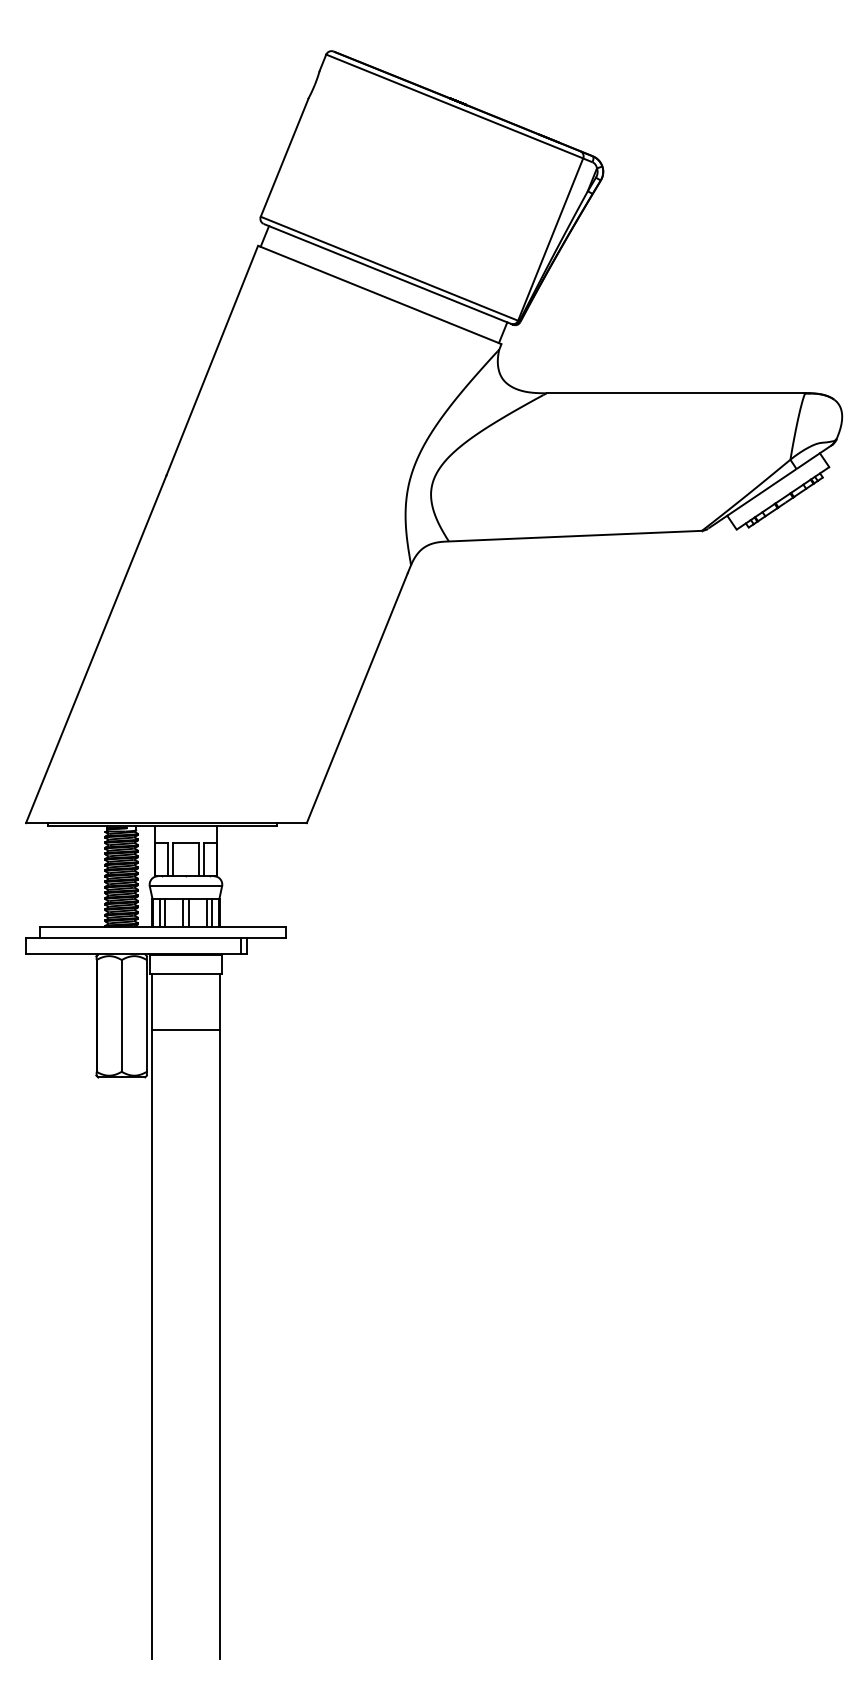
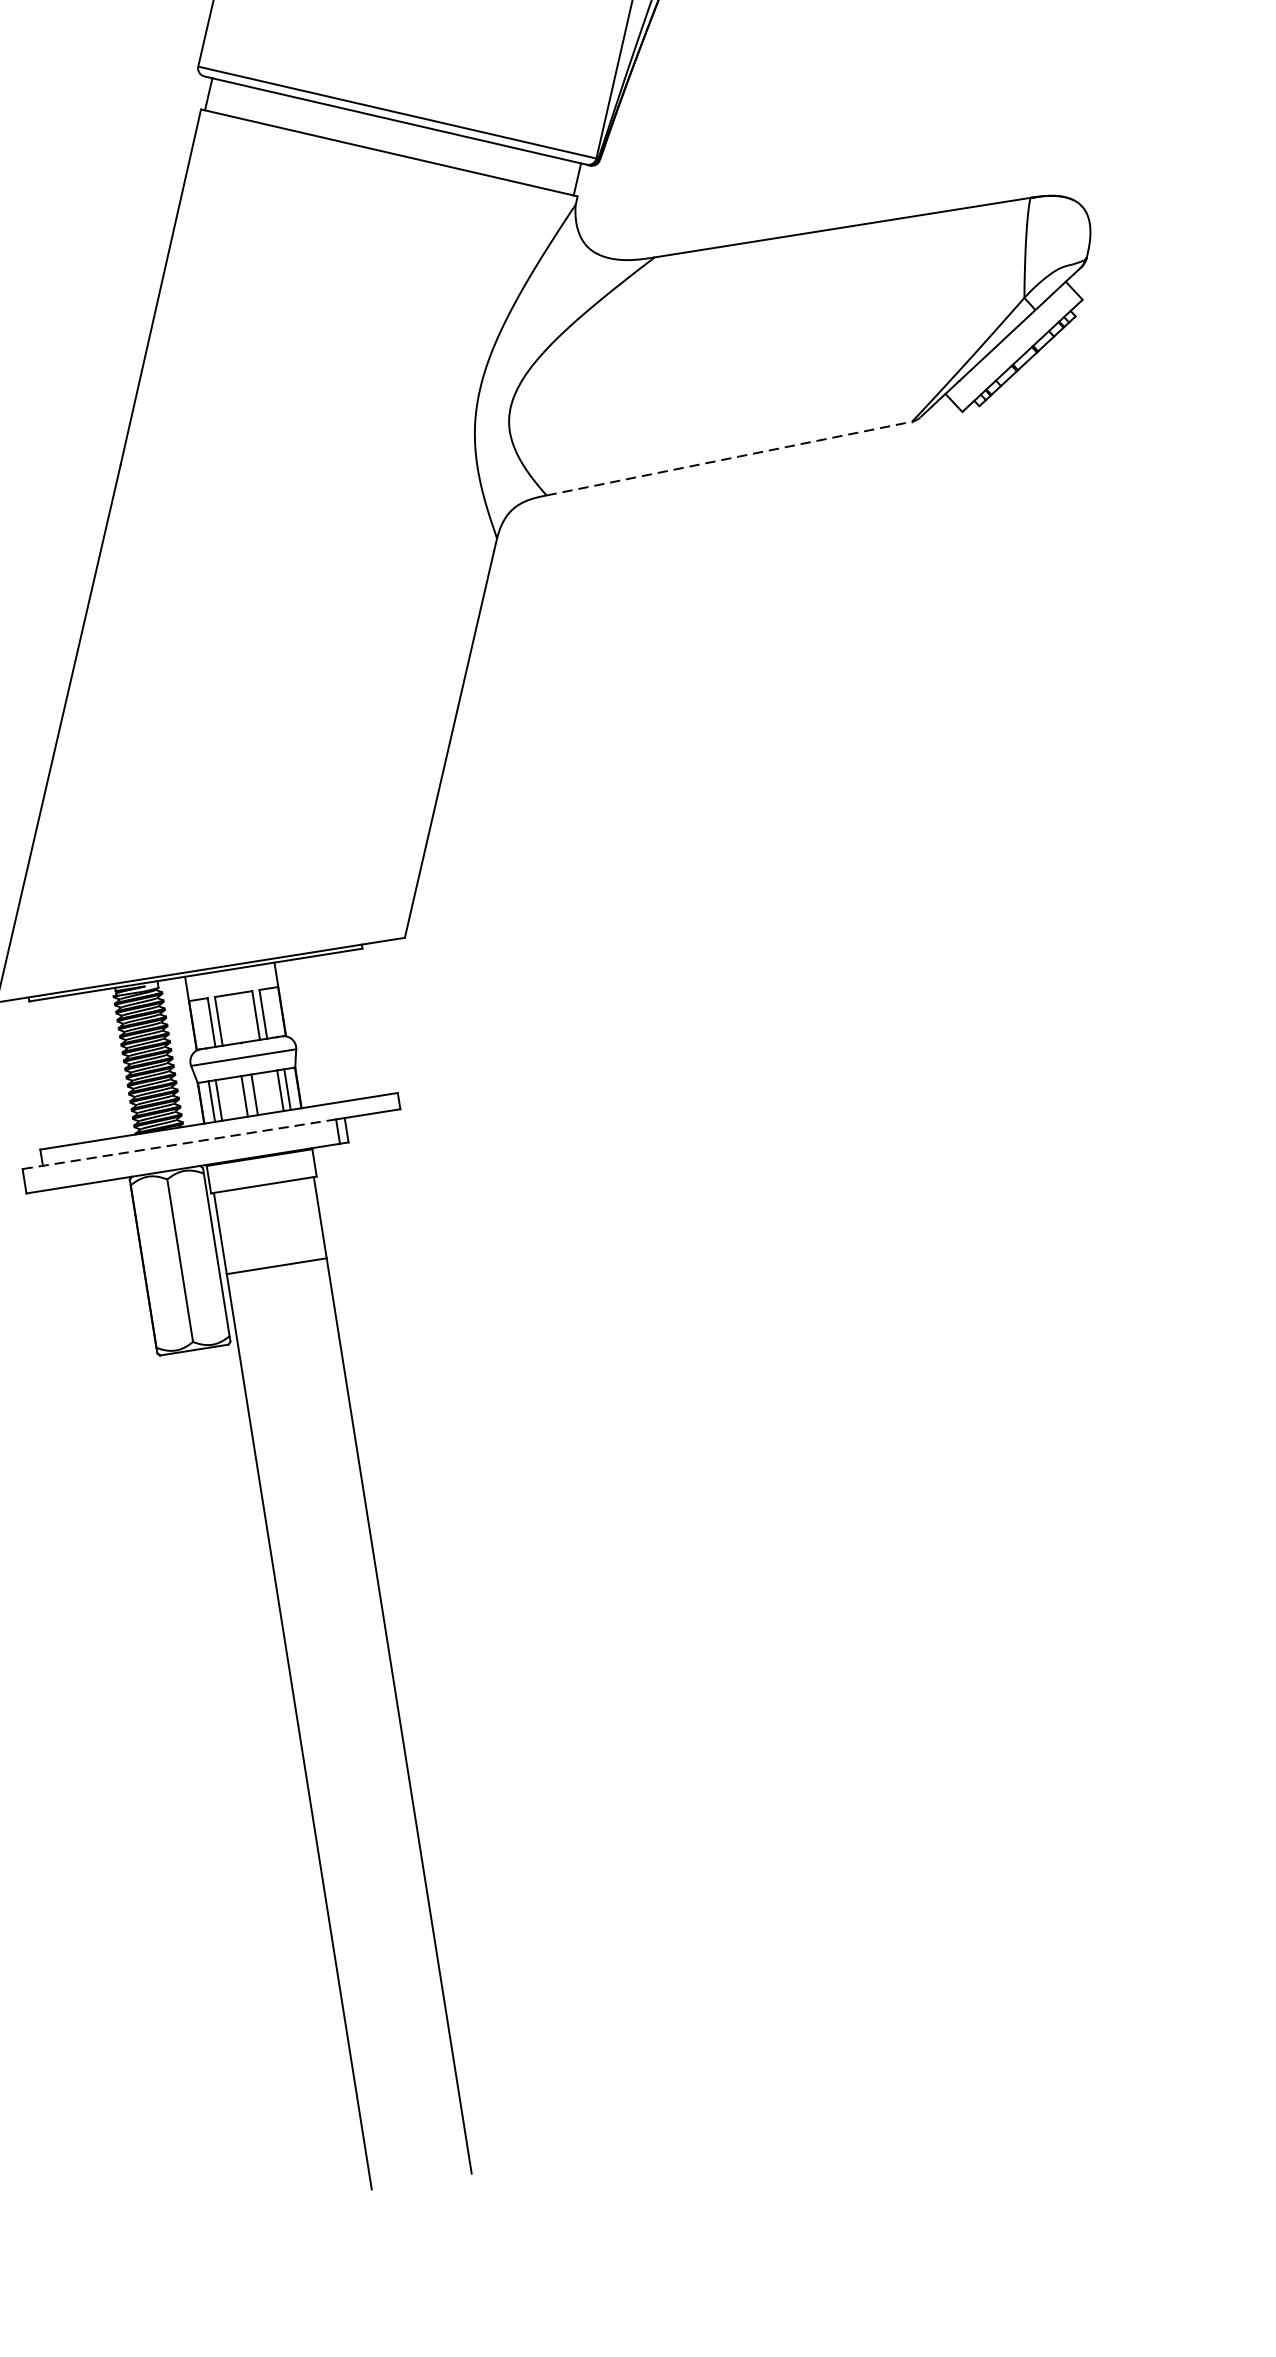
line: (576, 536) -> (731, 458), solid -> dashed
line: (133, 937) -> (179, 1143), solid -> dashed

